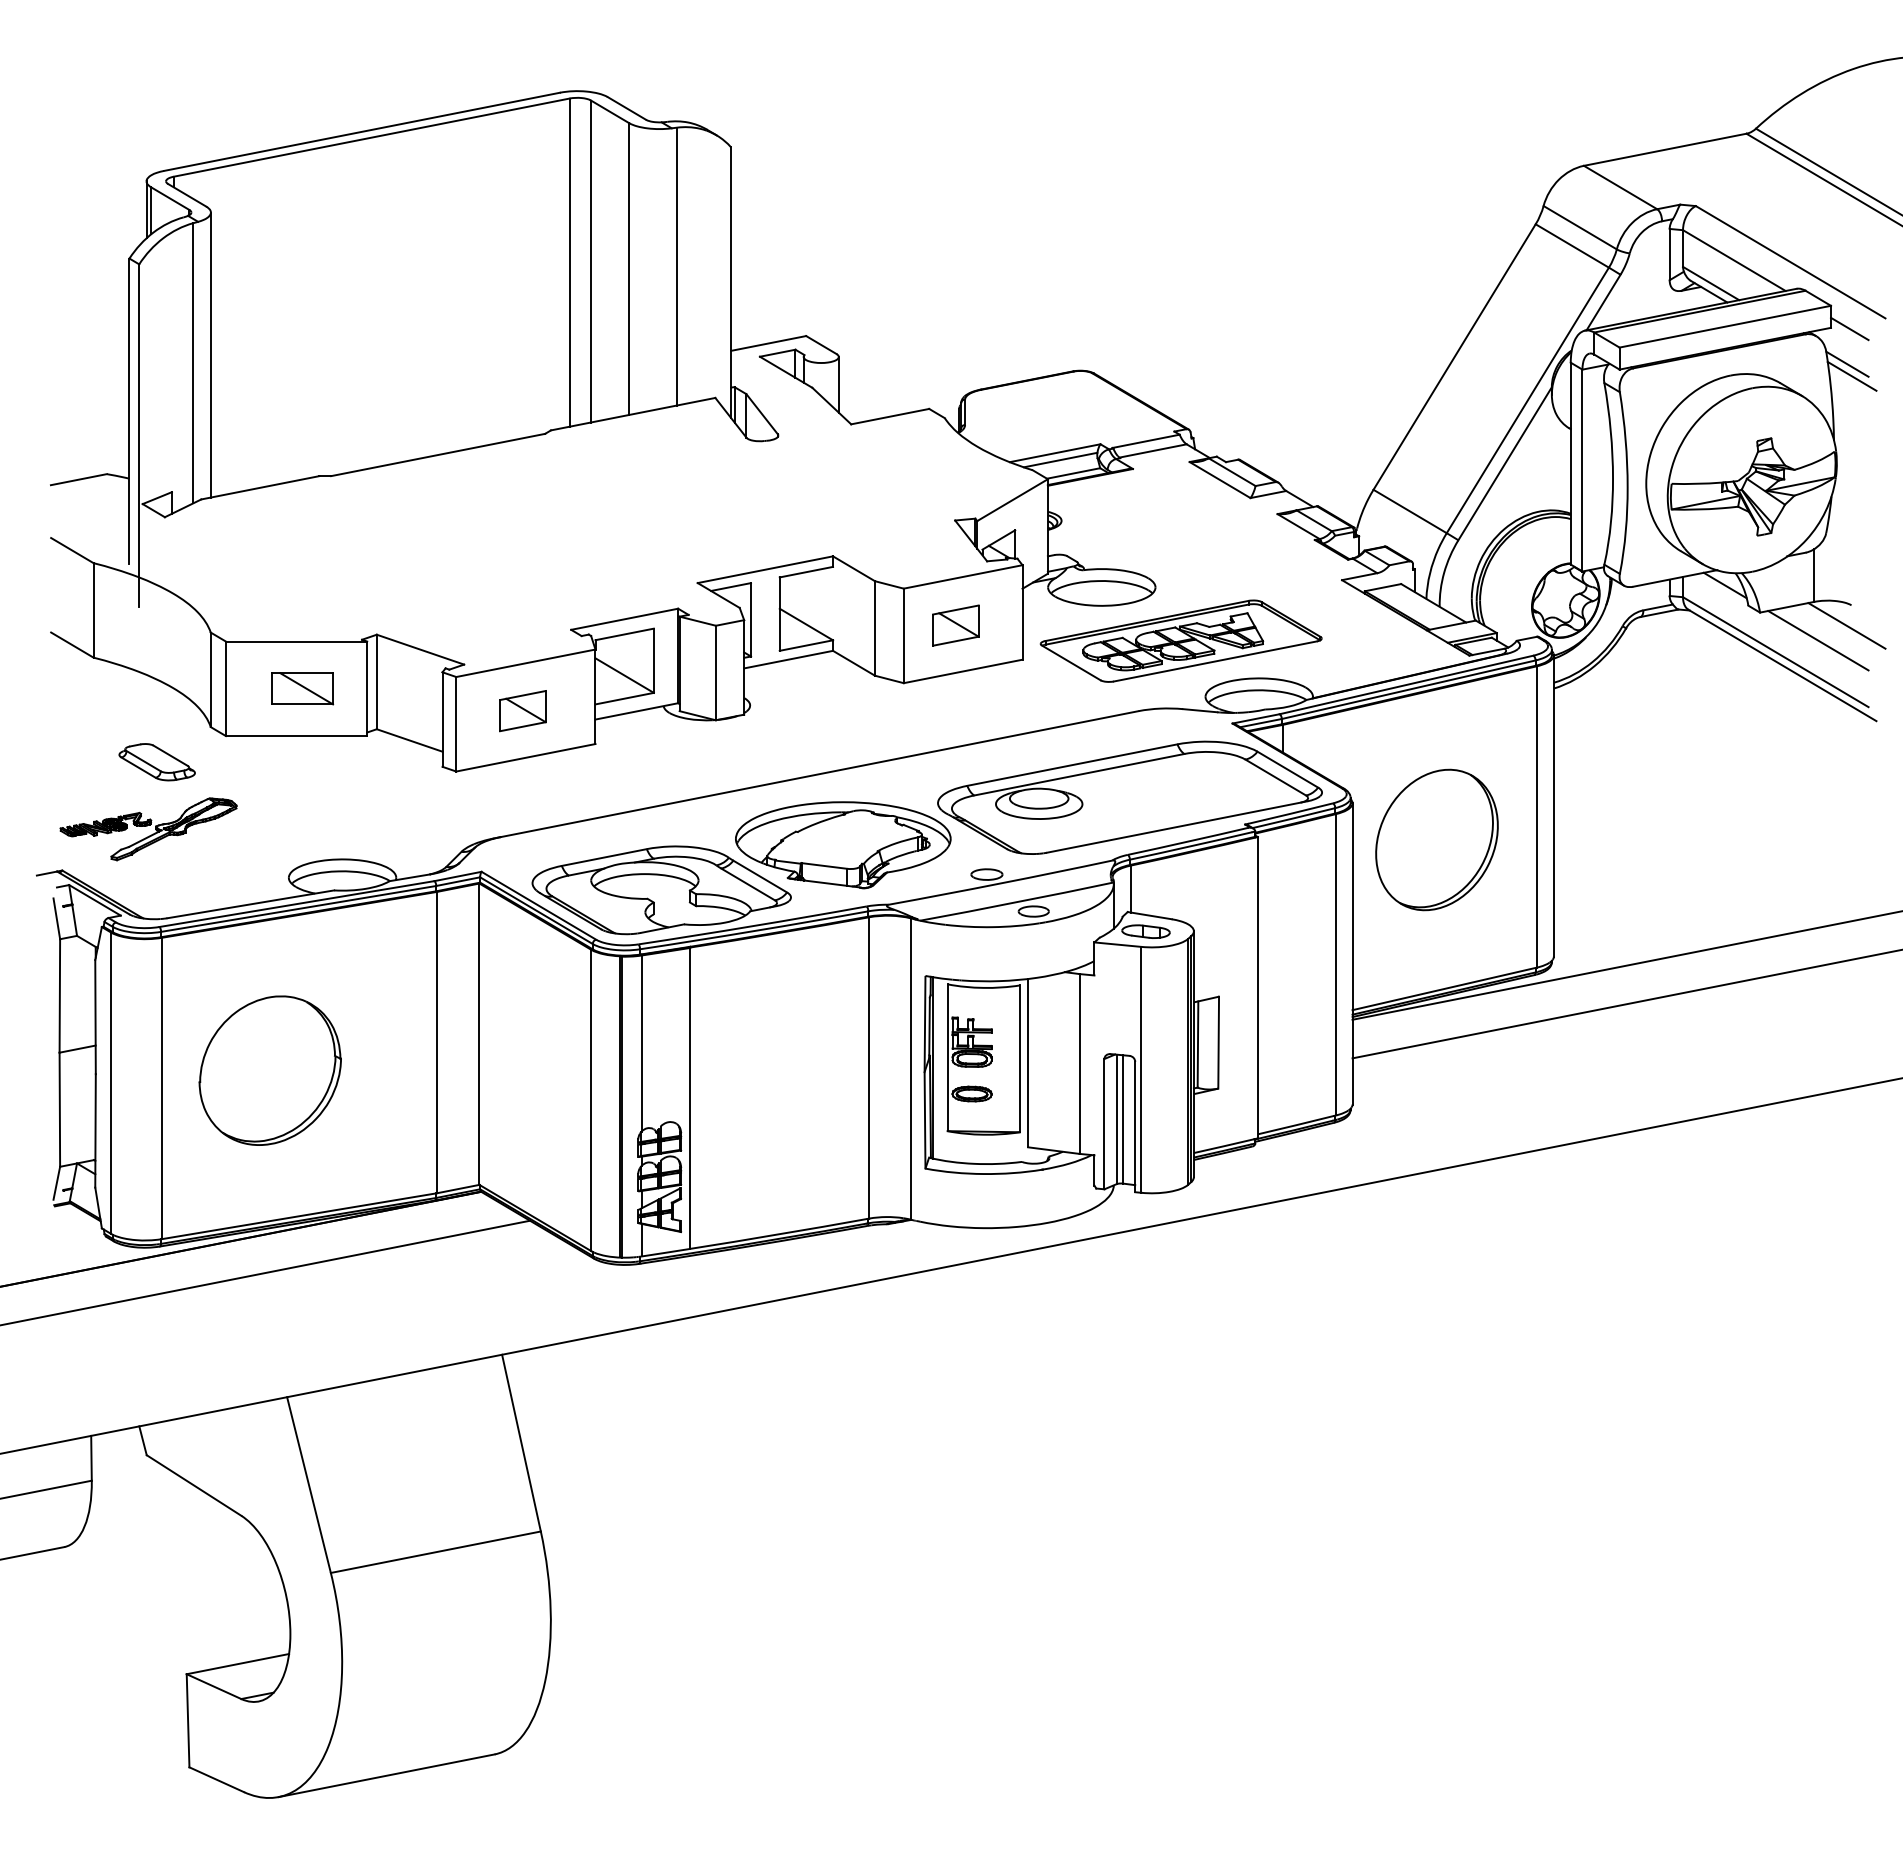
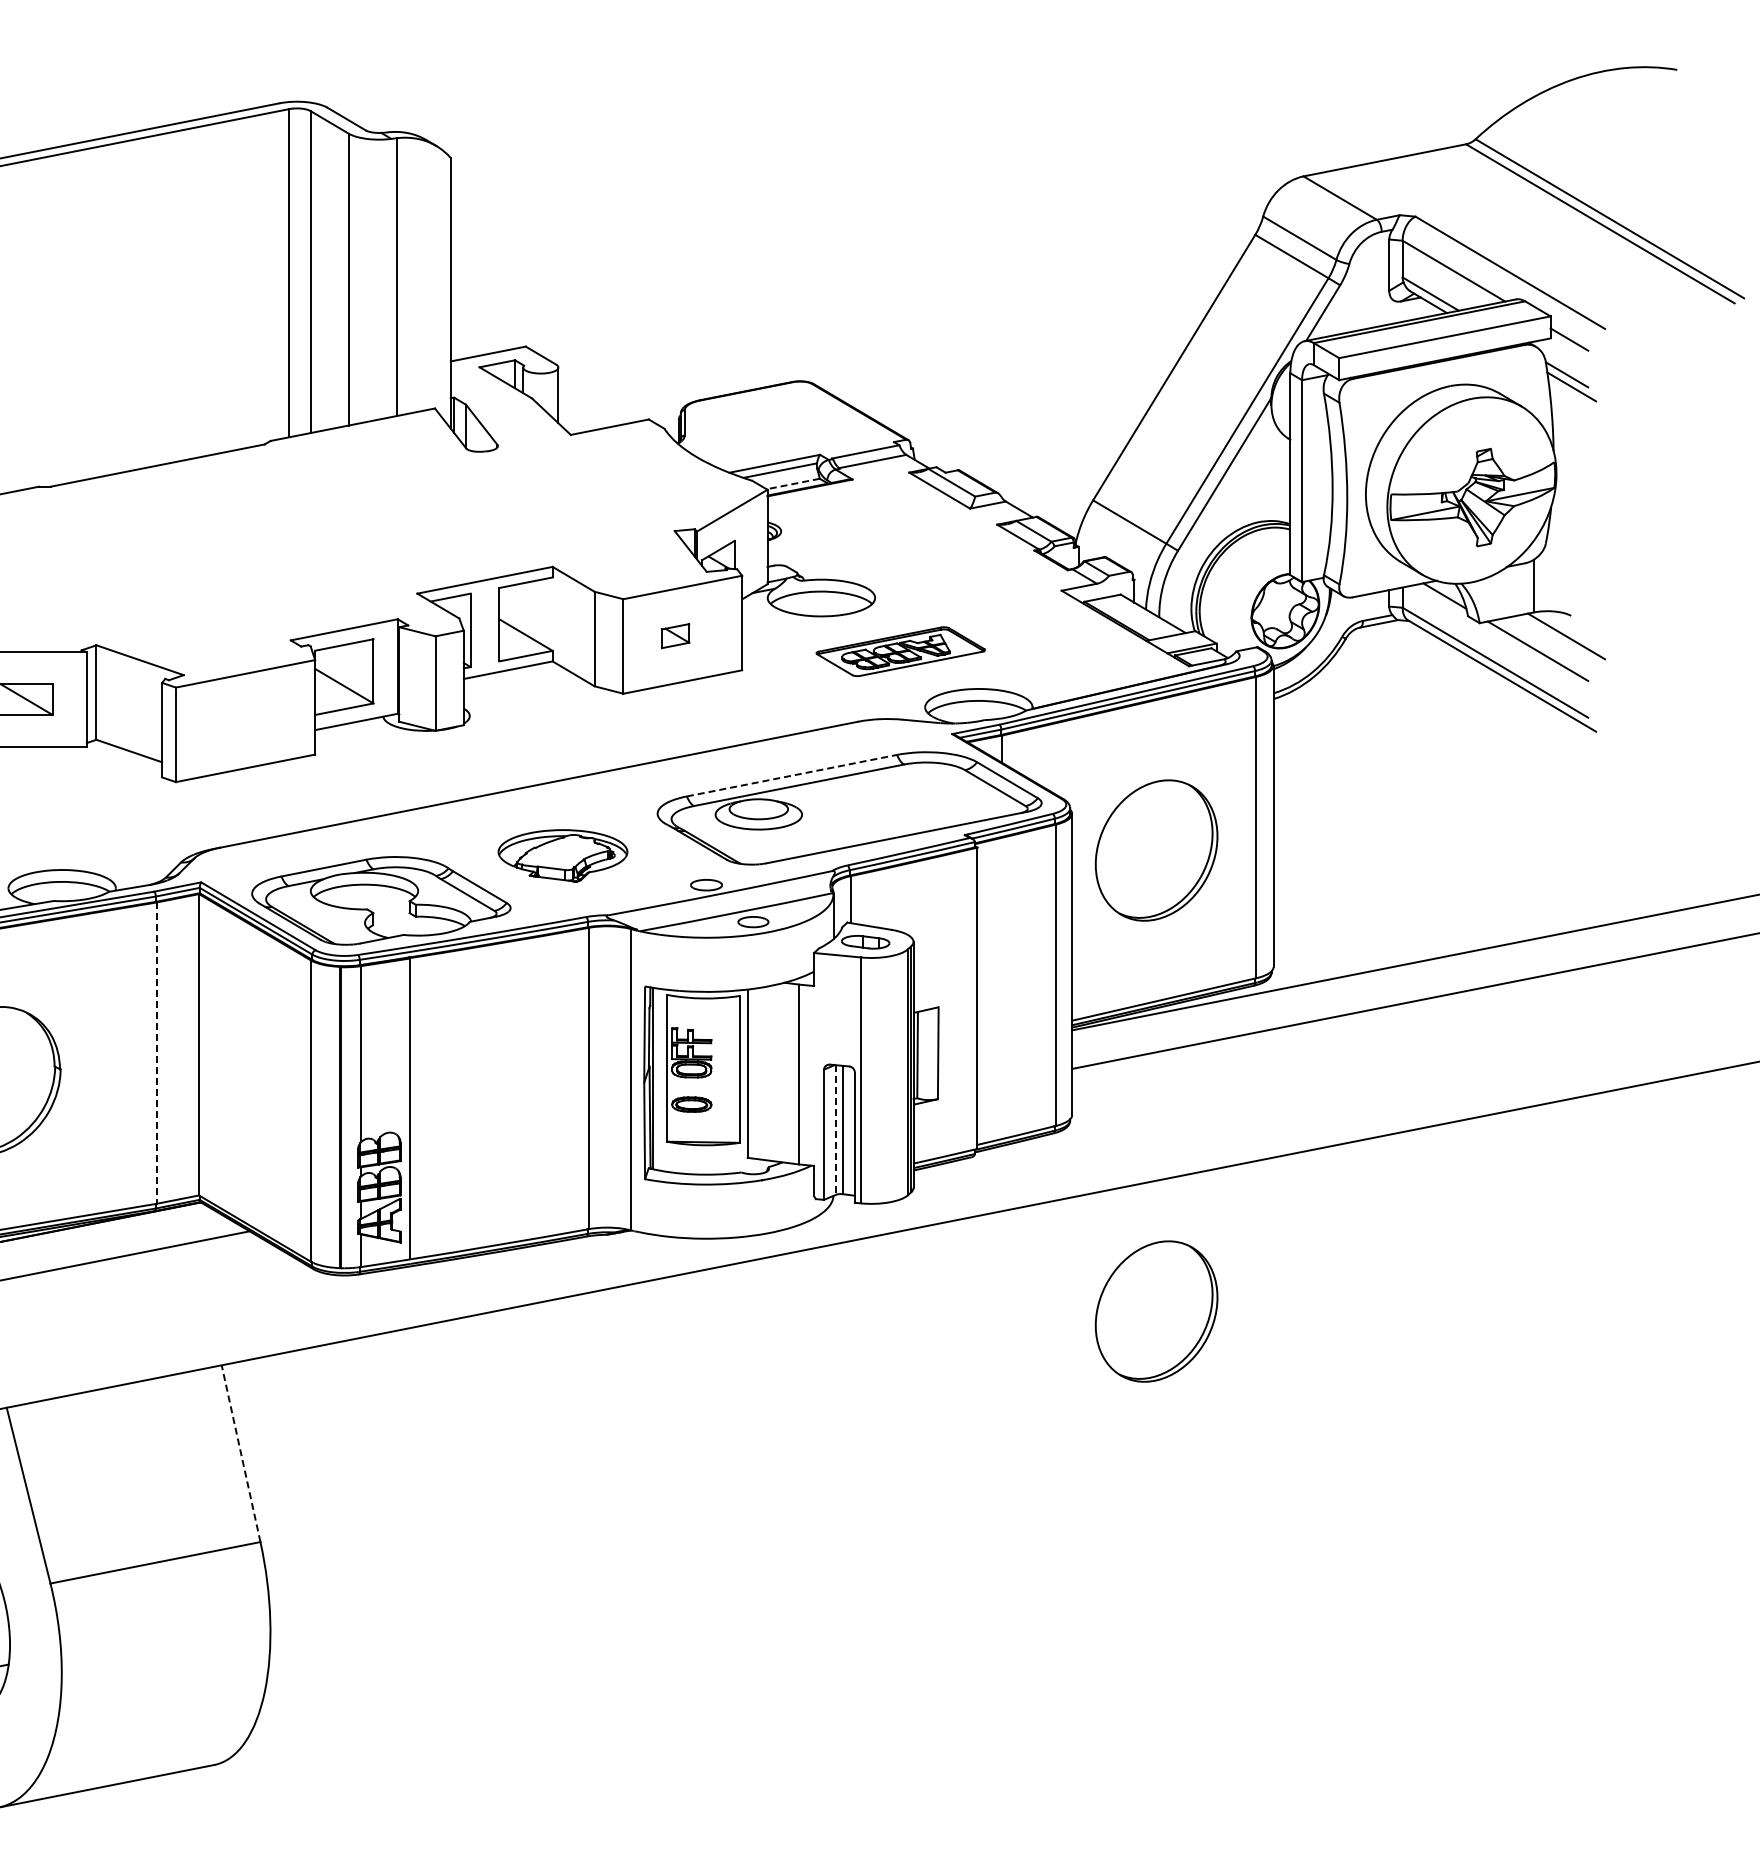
line: (1073, 473) -> (793, 484), solid -> dashed
part: (955, 625) -> (675, 636), size x0.6
part: (1180, 640) -> (900, 651), size x0.6
part: (522, 711) -> (242, 722), removed
line: (1072, 765) -> (792, 776), solid -> dashed
part: (843, 845) -> (563, 856), size x0.6
line: (437, 1042) -> (157, 1053), solid -> dashed
line: (1116, 1119) -> (836, 1130), solid -> dashed
part: (1436, 1300) -> (1156, 1311), added
line: (521, 1442) -> (241, 1453), solid -> dashed

